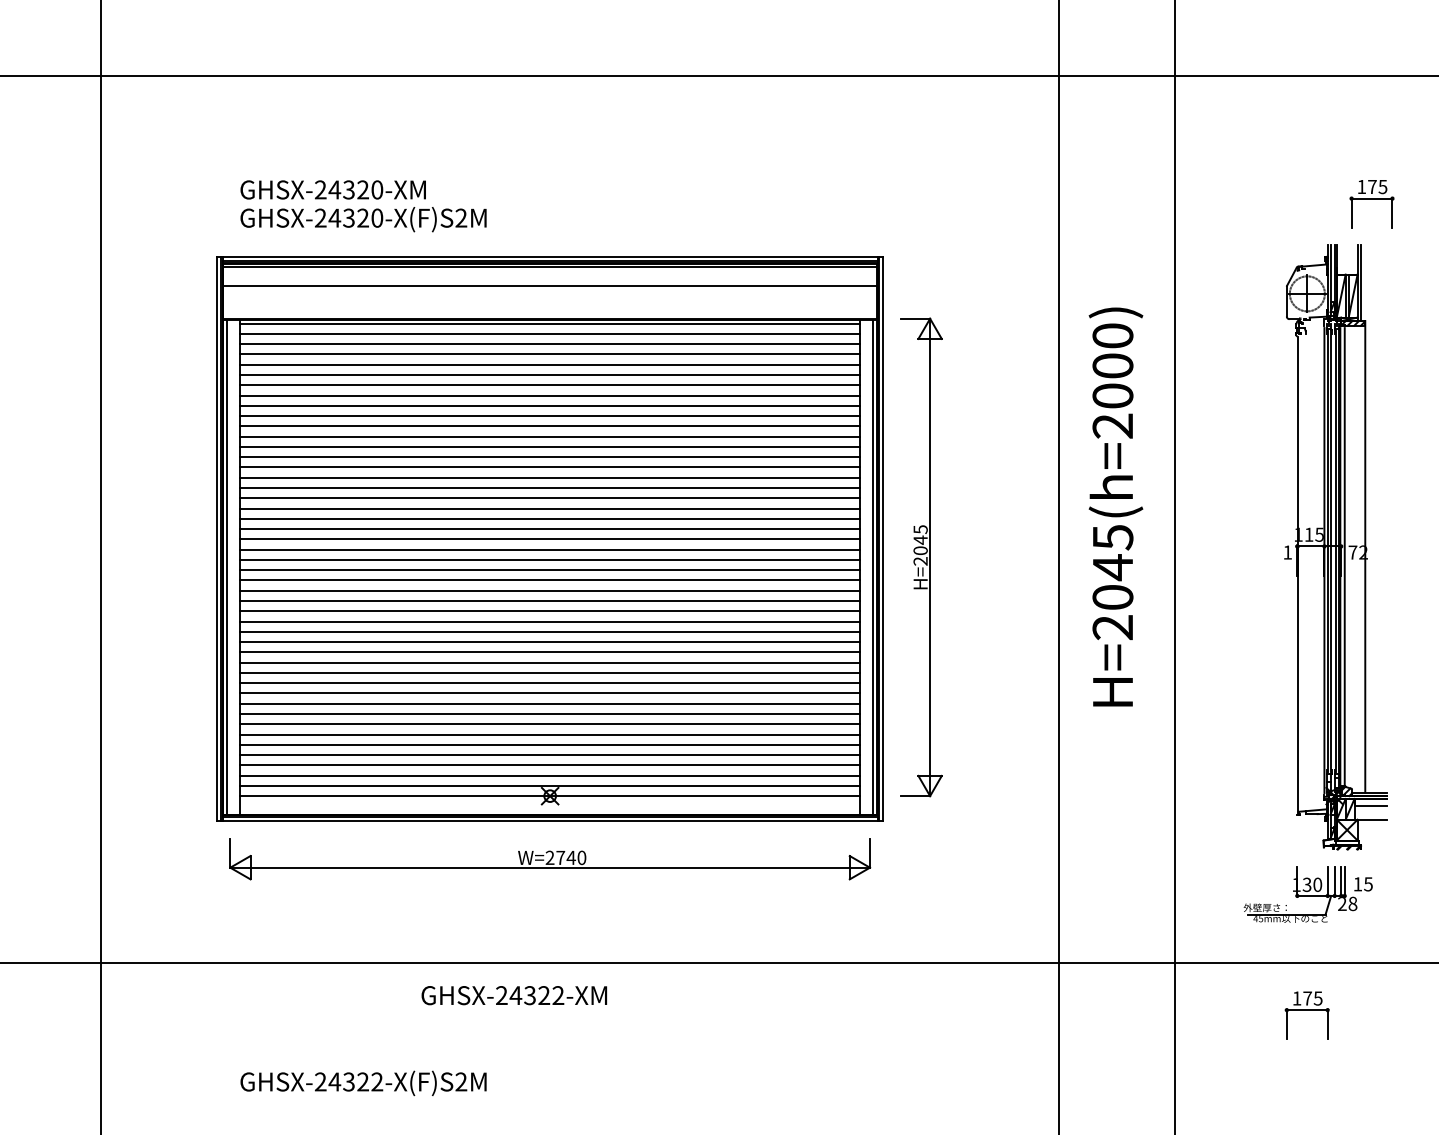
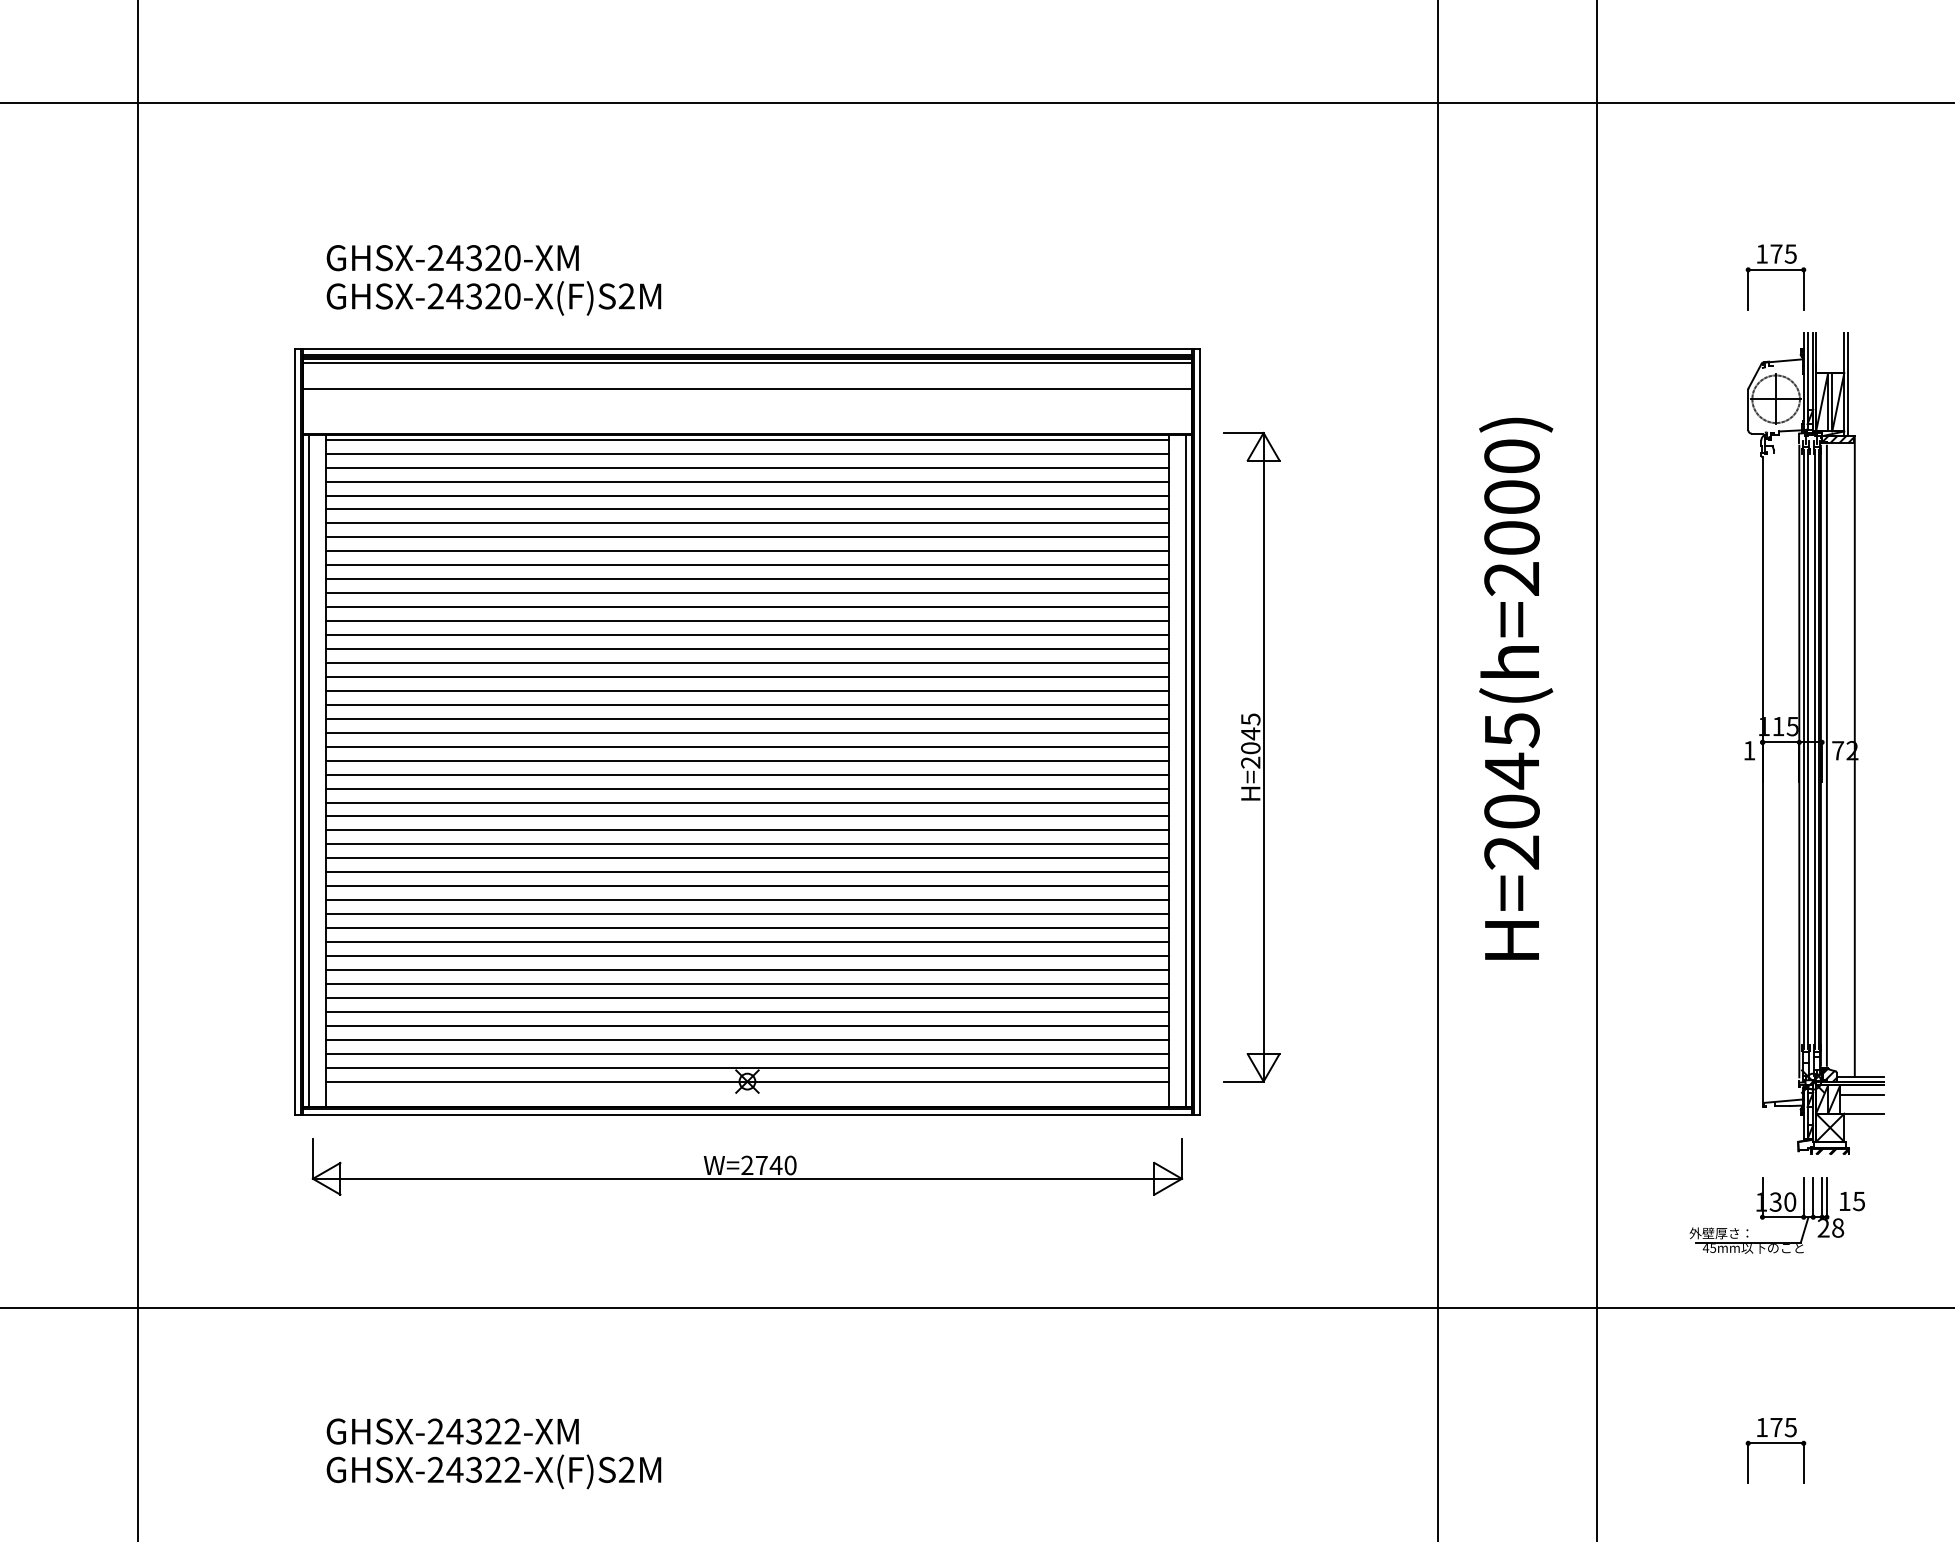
part: (1371, 199) -> (1775, 270), moved
text: (514, 995) -> (452, 1431), moved
part: (1306, 1010) -> (1775, 1443), moved

